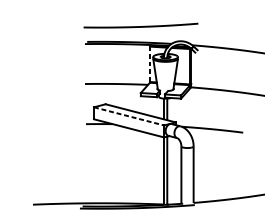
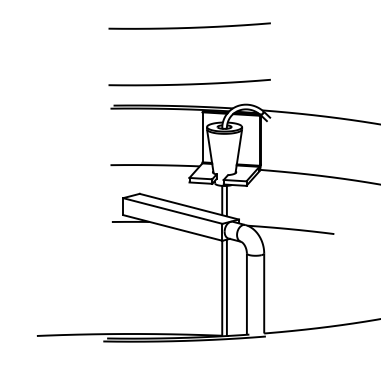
line: (150, 63) -> (202, 136), dashed -> solid
line: (129, 116) -> (173, 211), dashed -> solid

